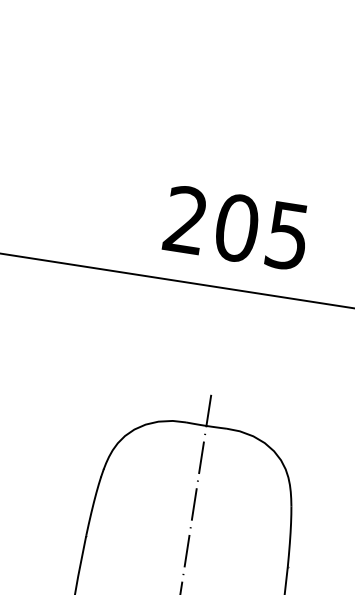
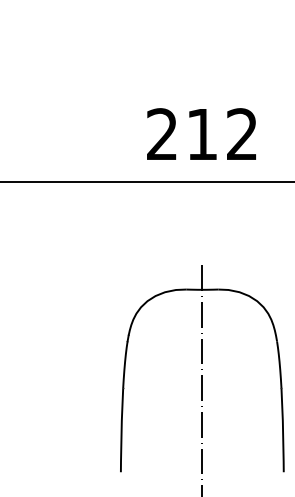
text: (261, 231) -> (221, 134), 205 -> 212

